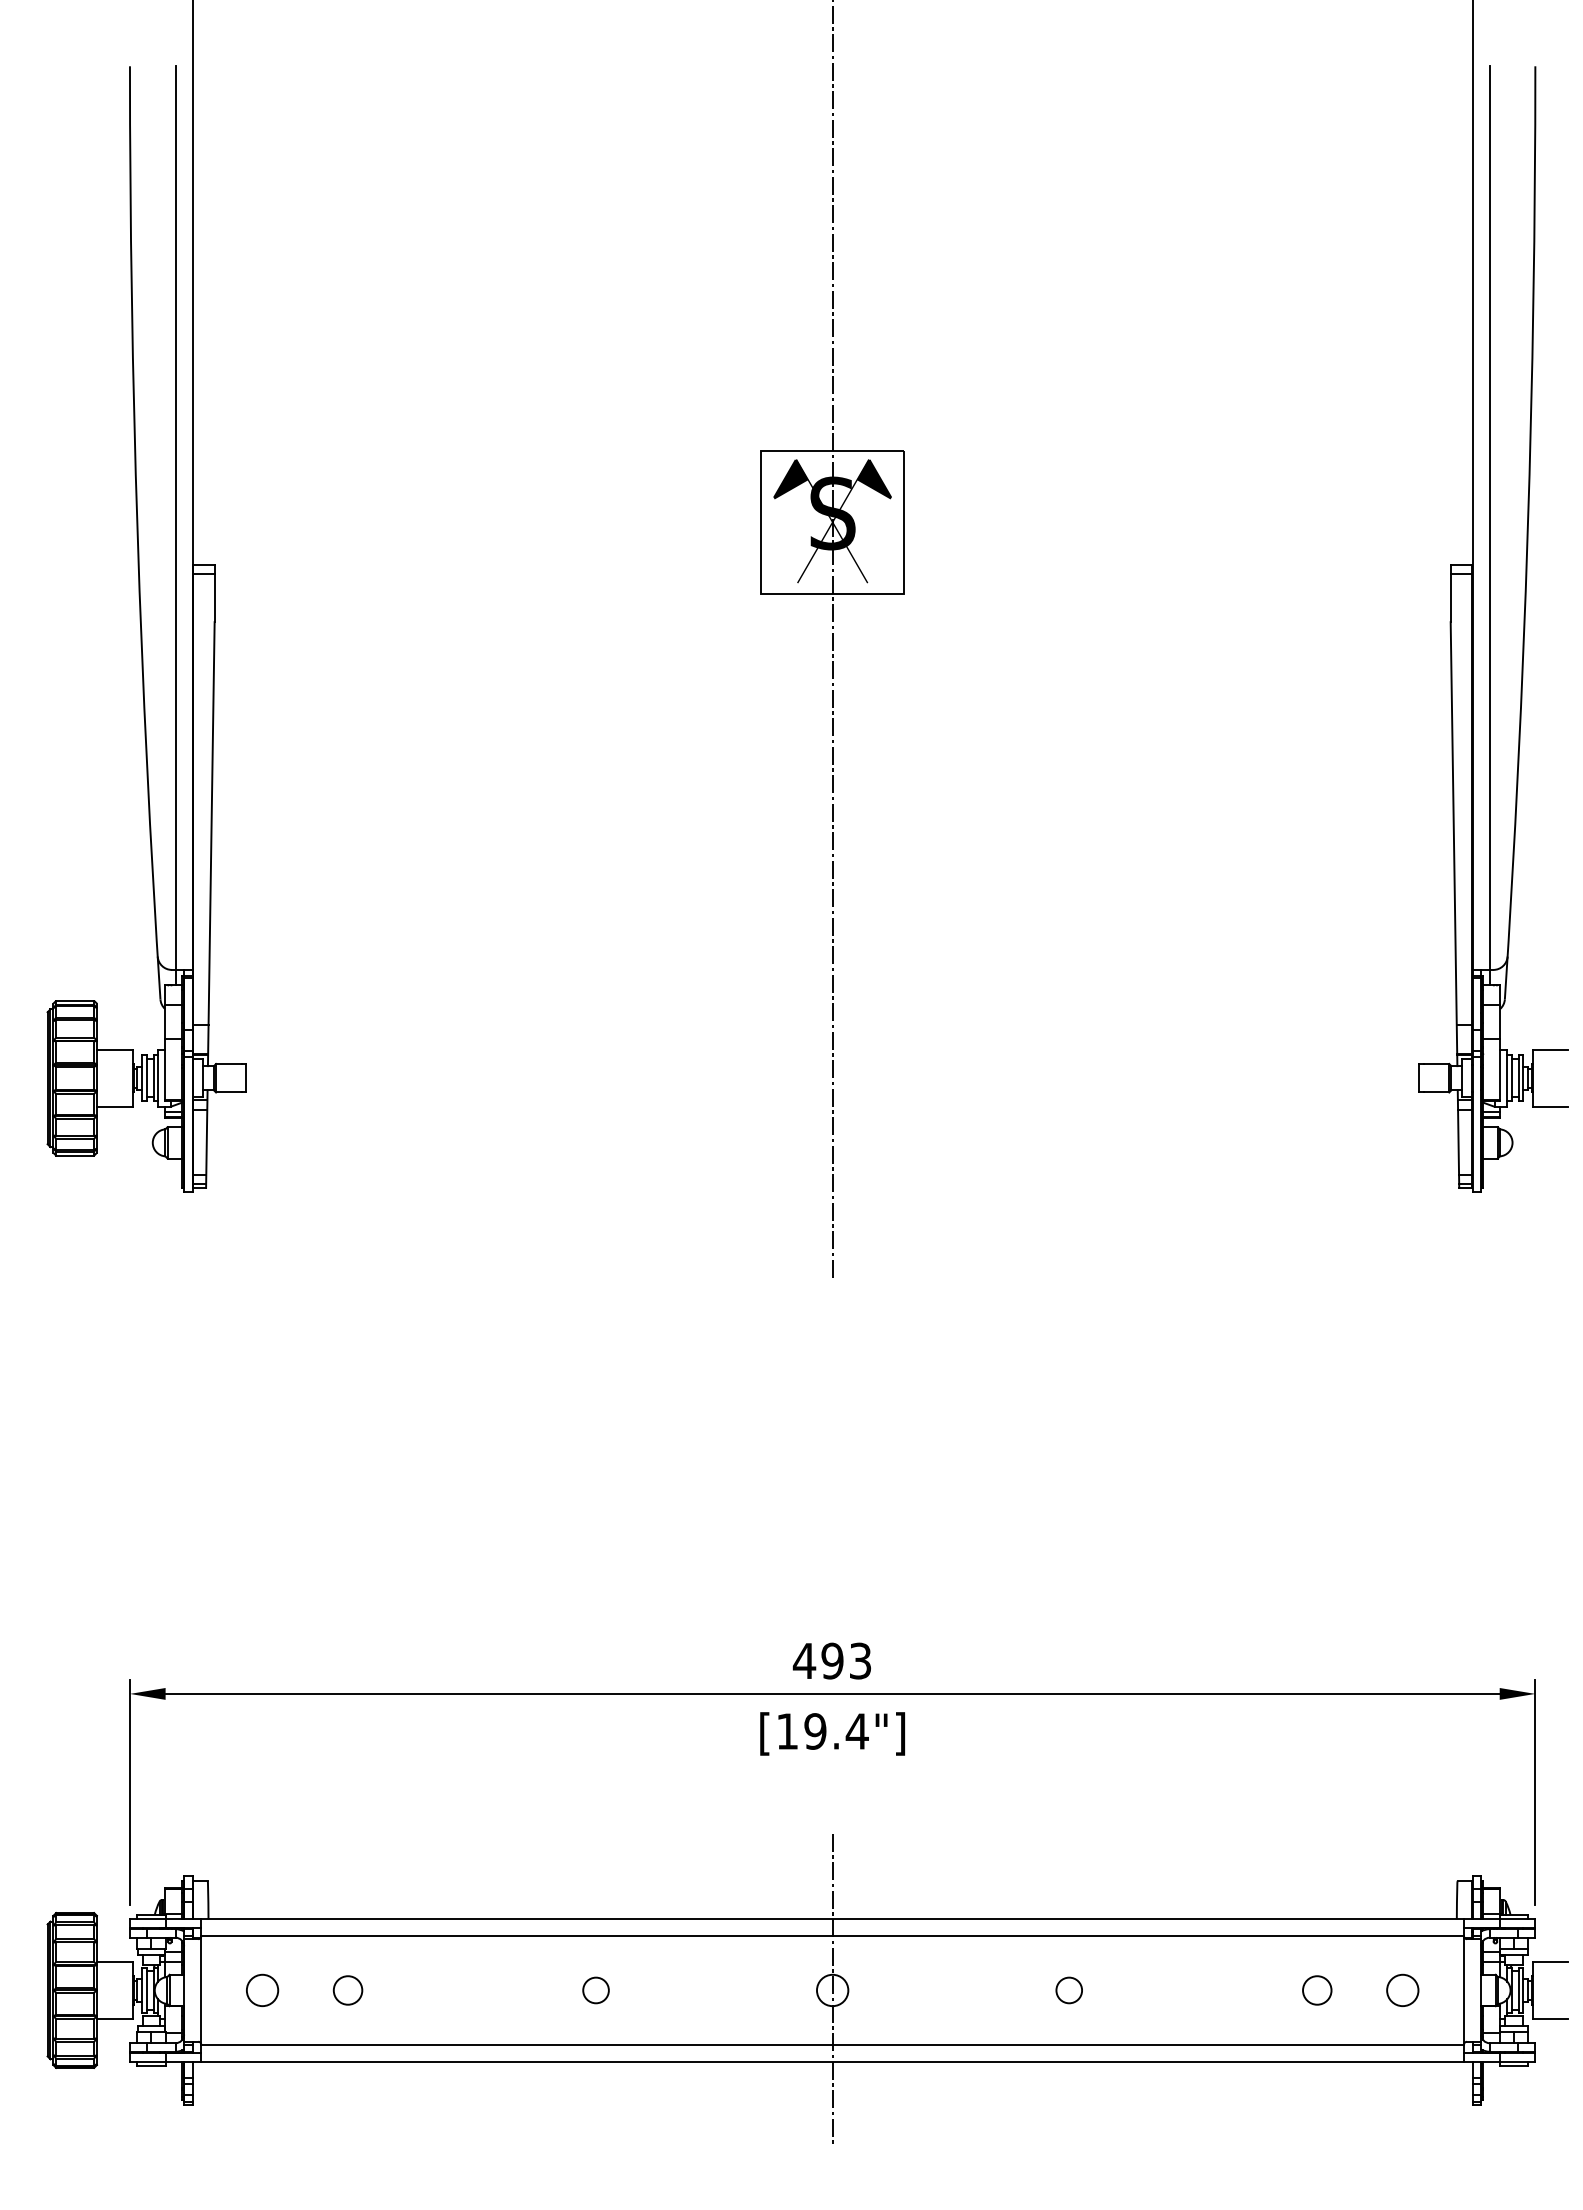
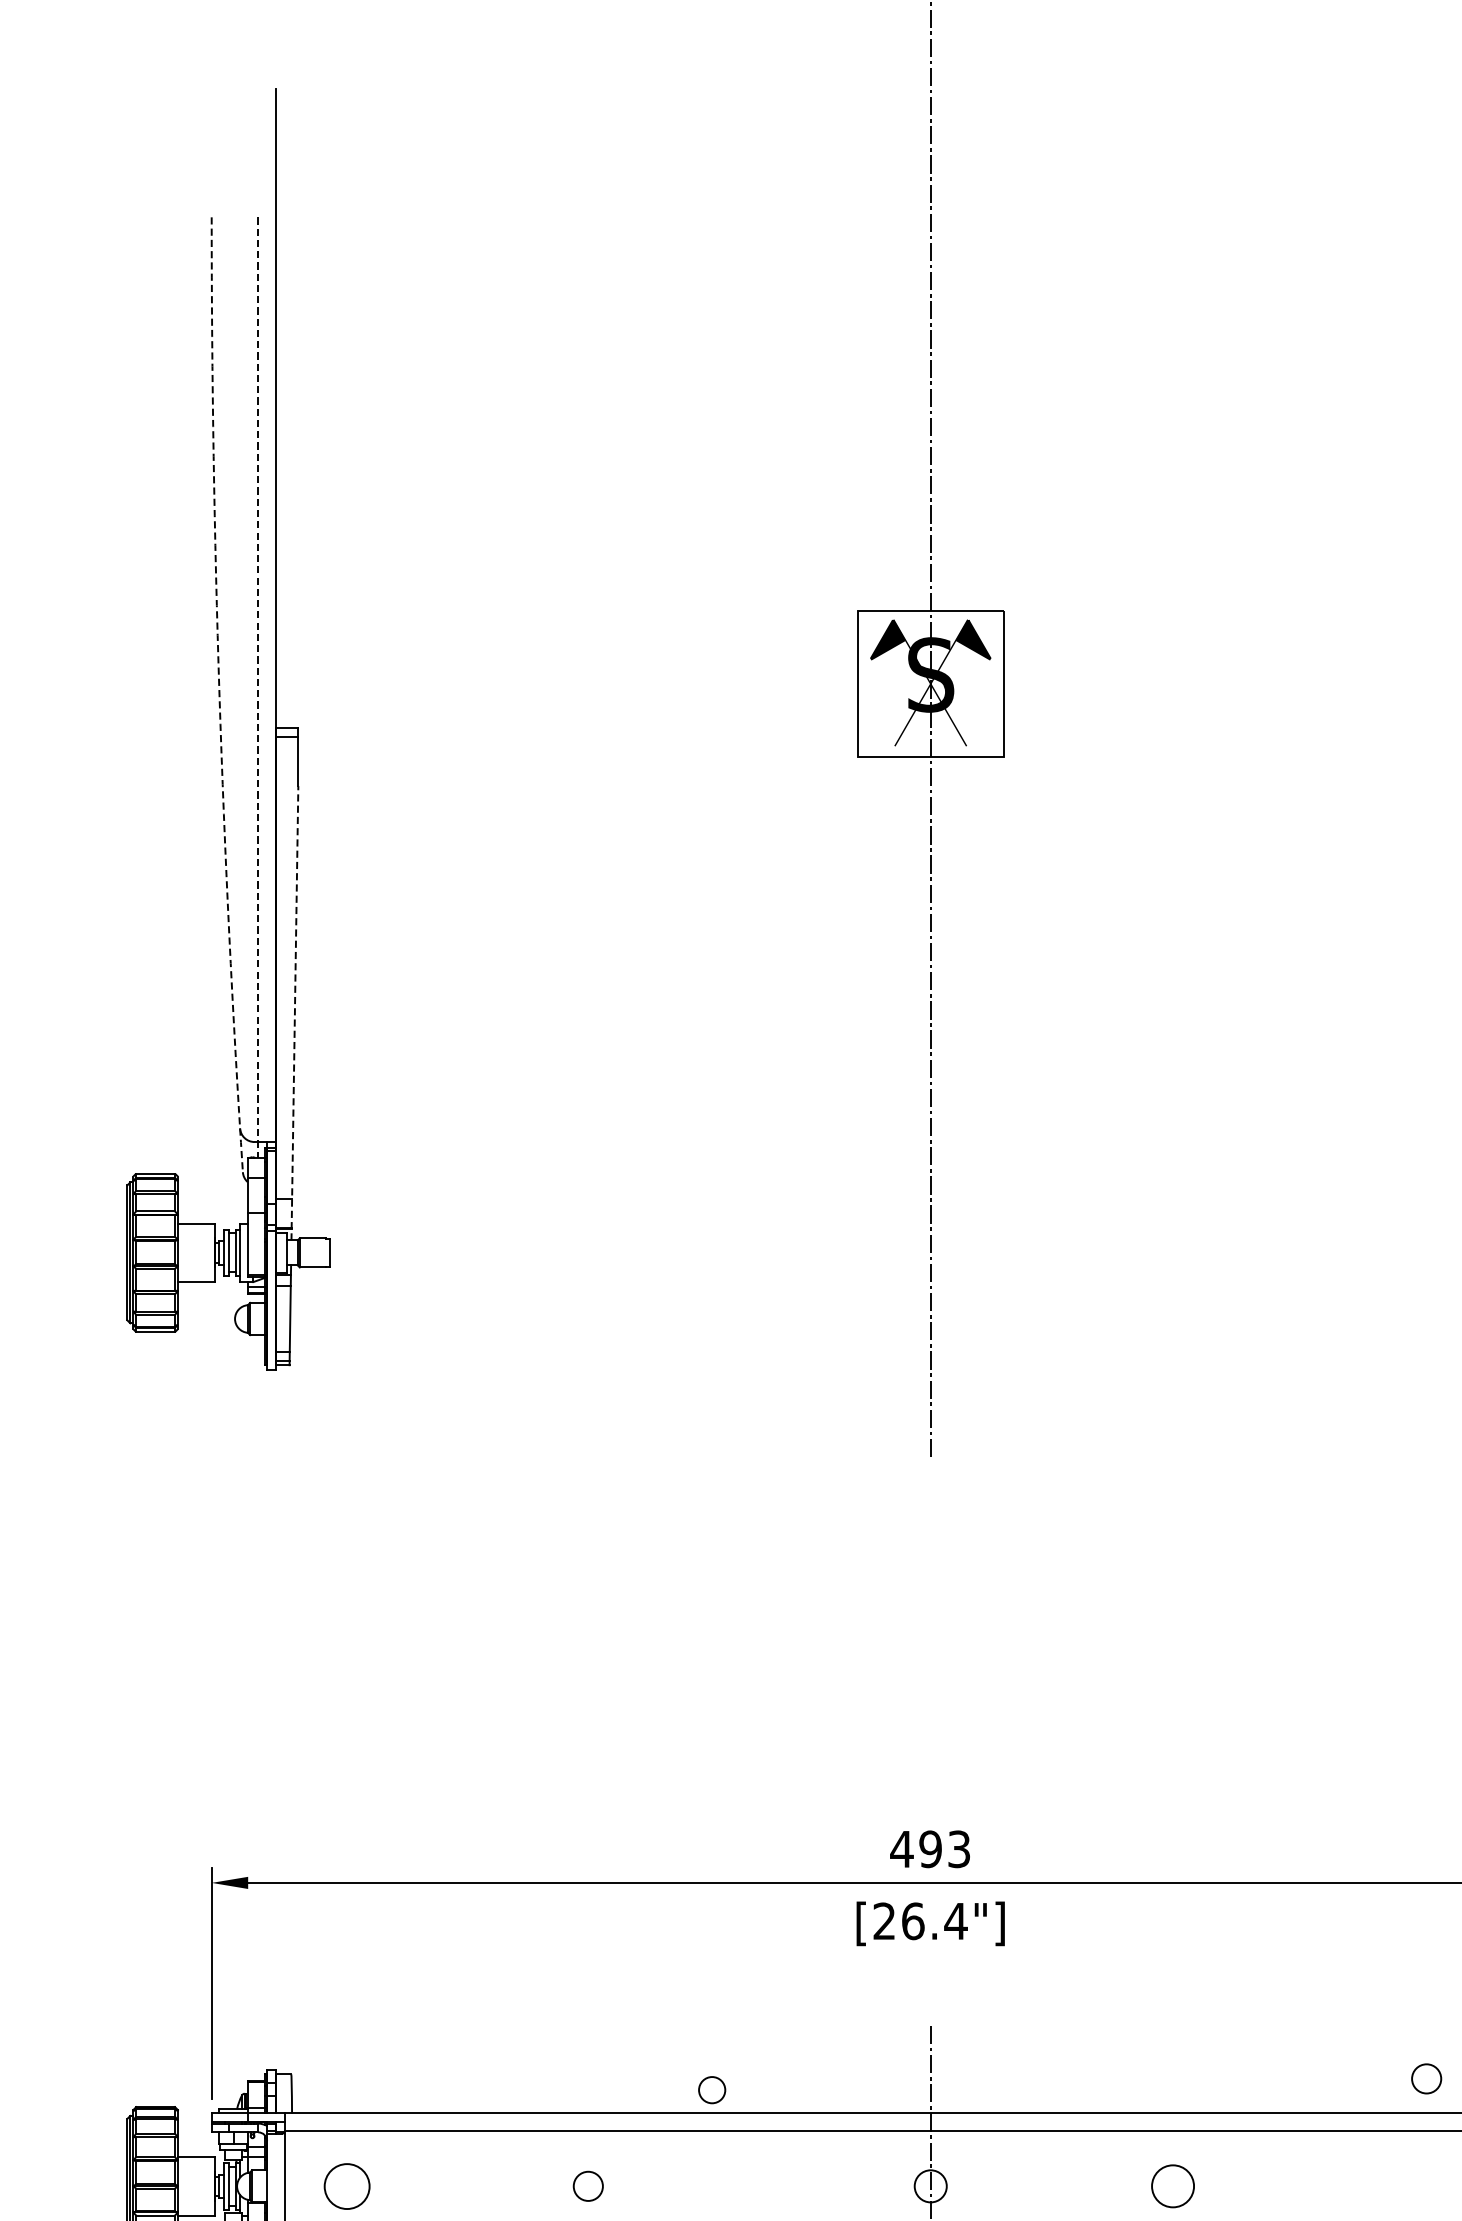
line: (175, 525) -> (258, 687), solid -> dashed
arc: (137, 533) -> (219, 695), solid -> dashed
line: (211, 843) -> (295, 1012), solid -> dashed
text: (801, 1731) -> (898, 1921), [19.4"] -> [26.4"]
circle: (262, 1989) -> (347, 2185), size x1.4
circle: (347, 1990) -> (587, 2186), moved
circle: (595, 1990) -> (711, 2090), moved
circle: (1068, 1990) -> (1172, 2186), size x1.6
circle: (1317, 1990) -> (1426, 2078), moved

